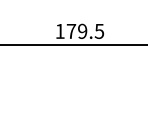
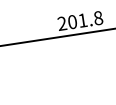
text: (79, 30) -> (79, 20), 179.5 -> 201.8

